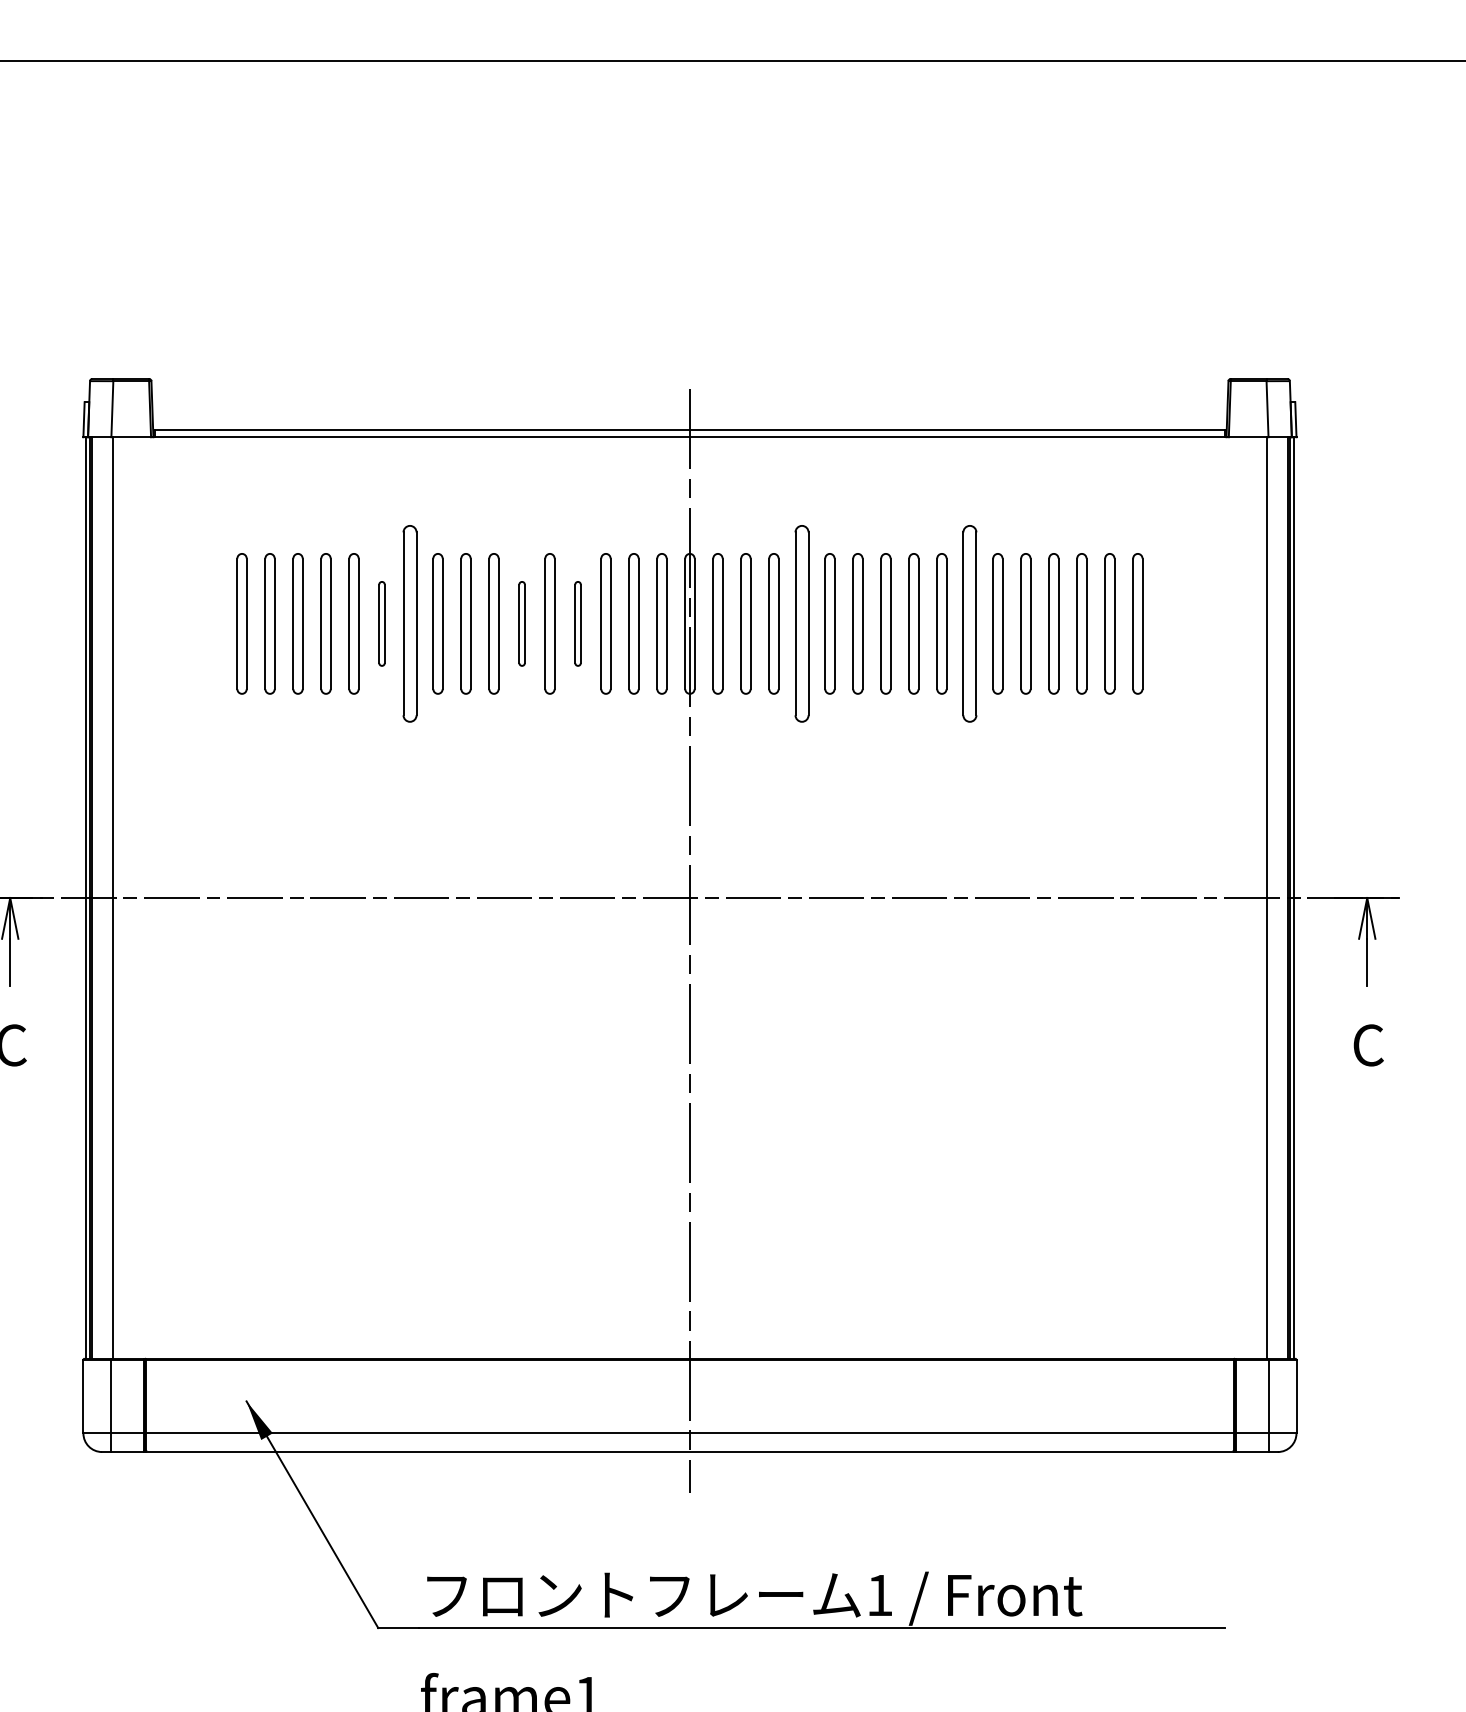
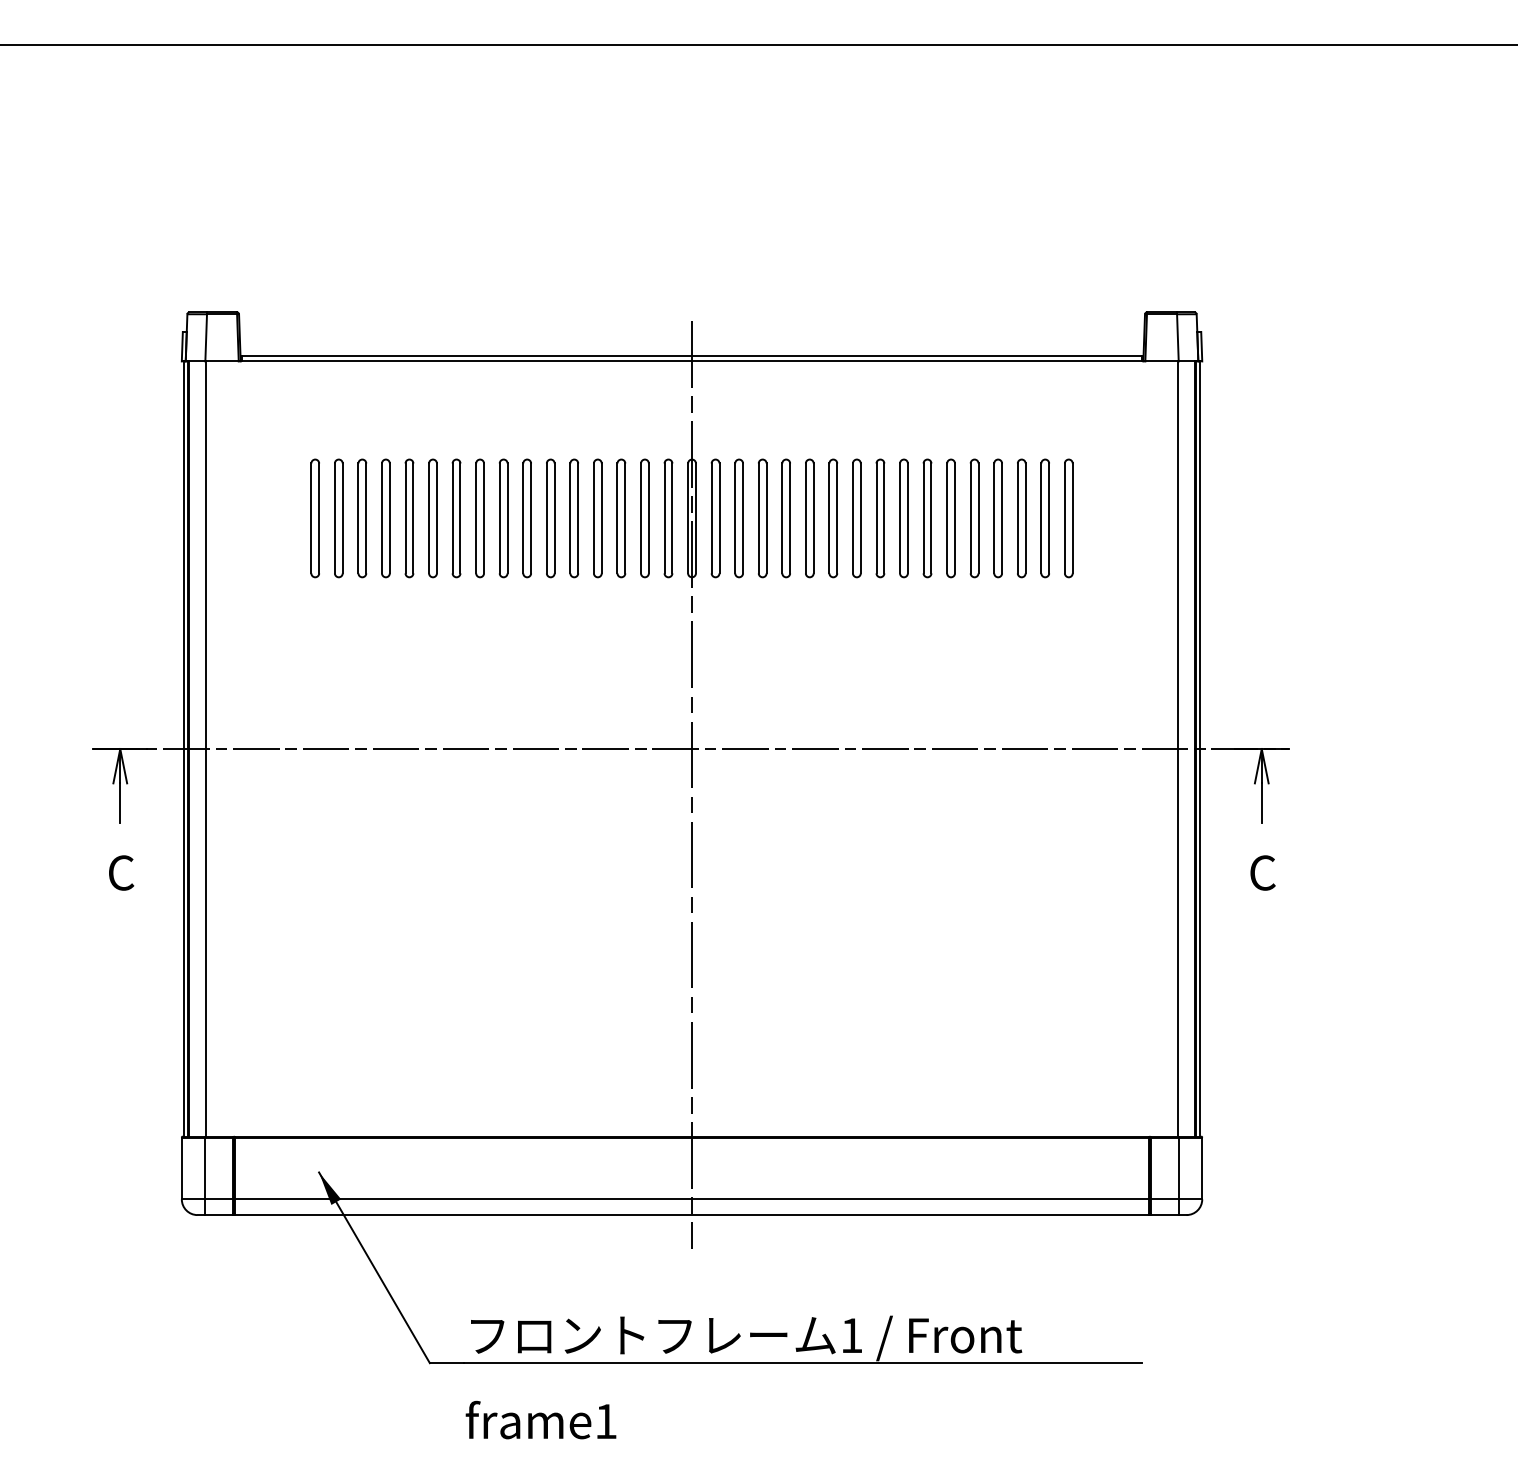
part: (381, 623) -> (432, 518), size x1.67
part: (409, 623) -> (456, 518), size x0.71
part: (521, 623) -> (550, 518), size x1.67
part: (577, 623) -> (597, 518), size x1.67
part: (801, 623) -> (785, 518), size x0.71
part: (969, 623) -> (927, 518), size x0.71

